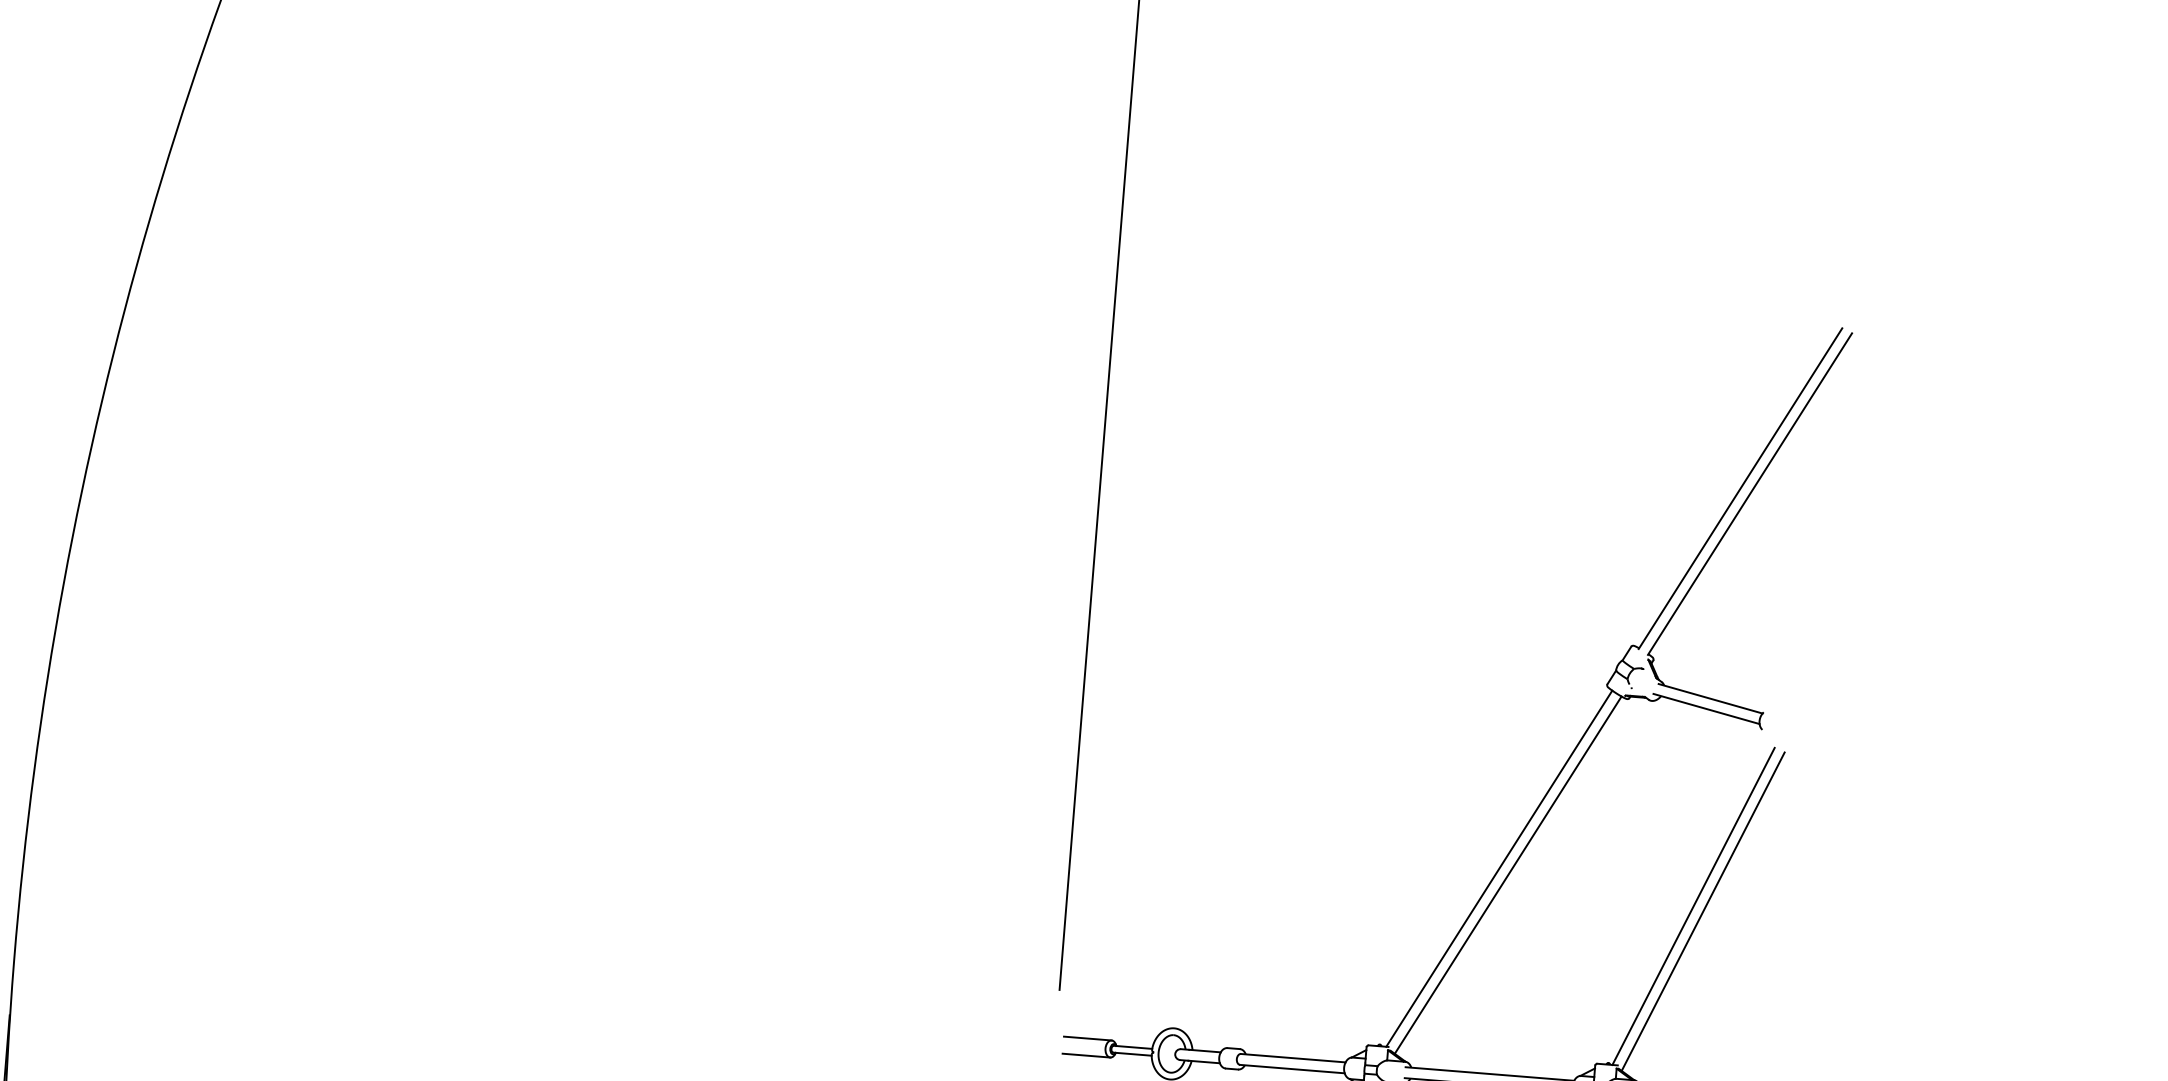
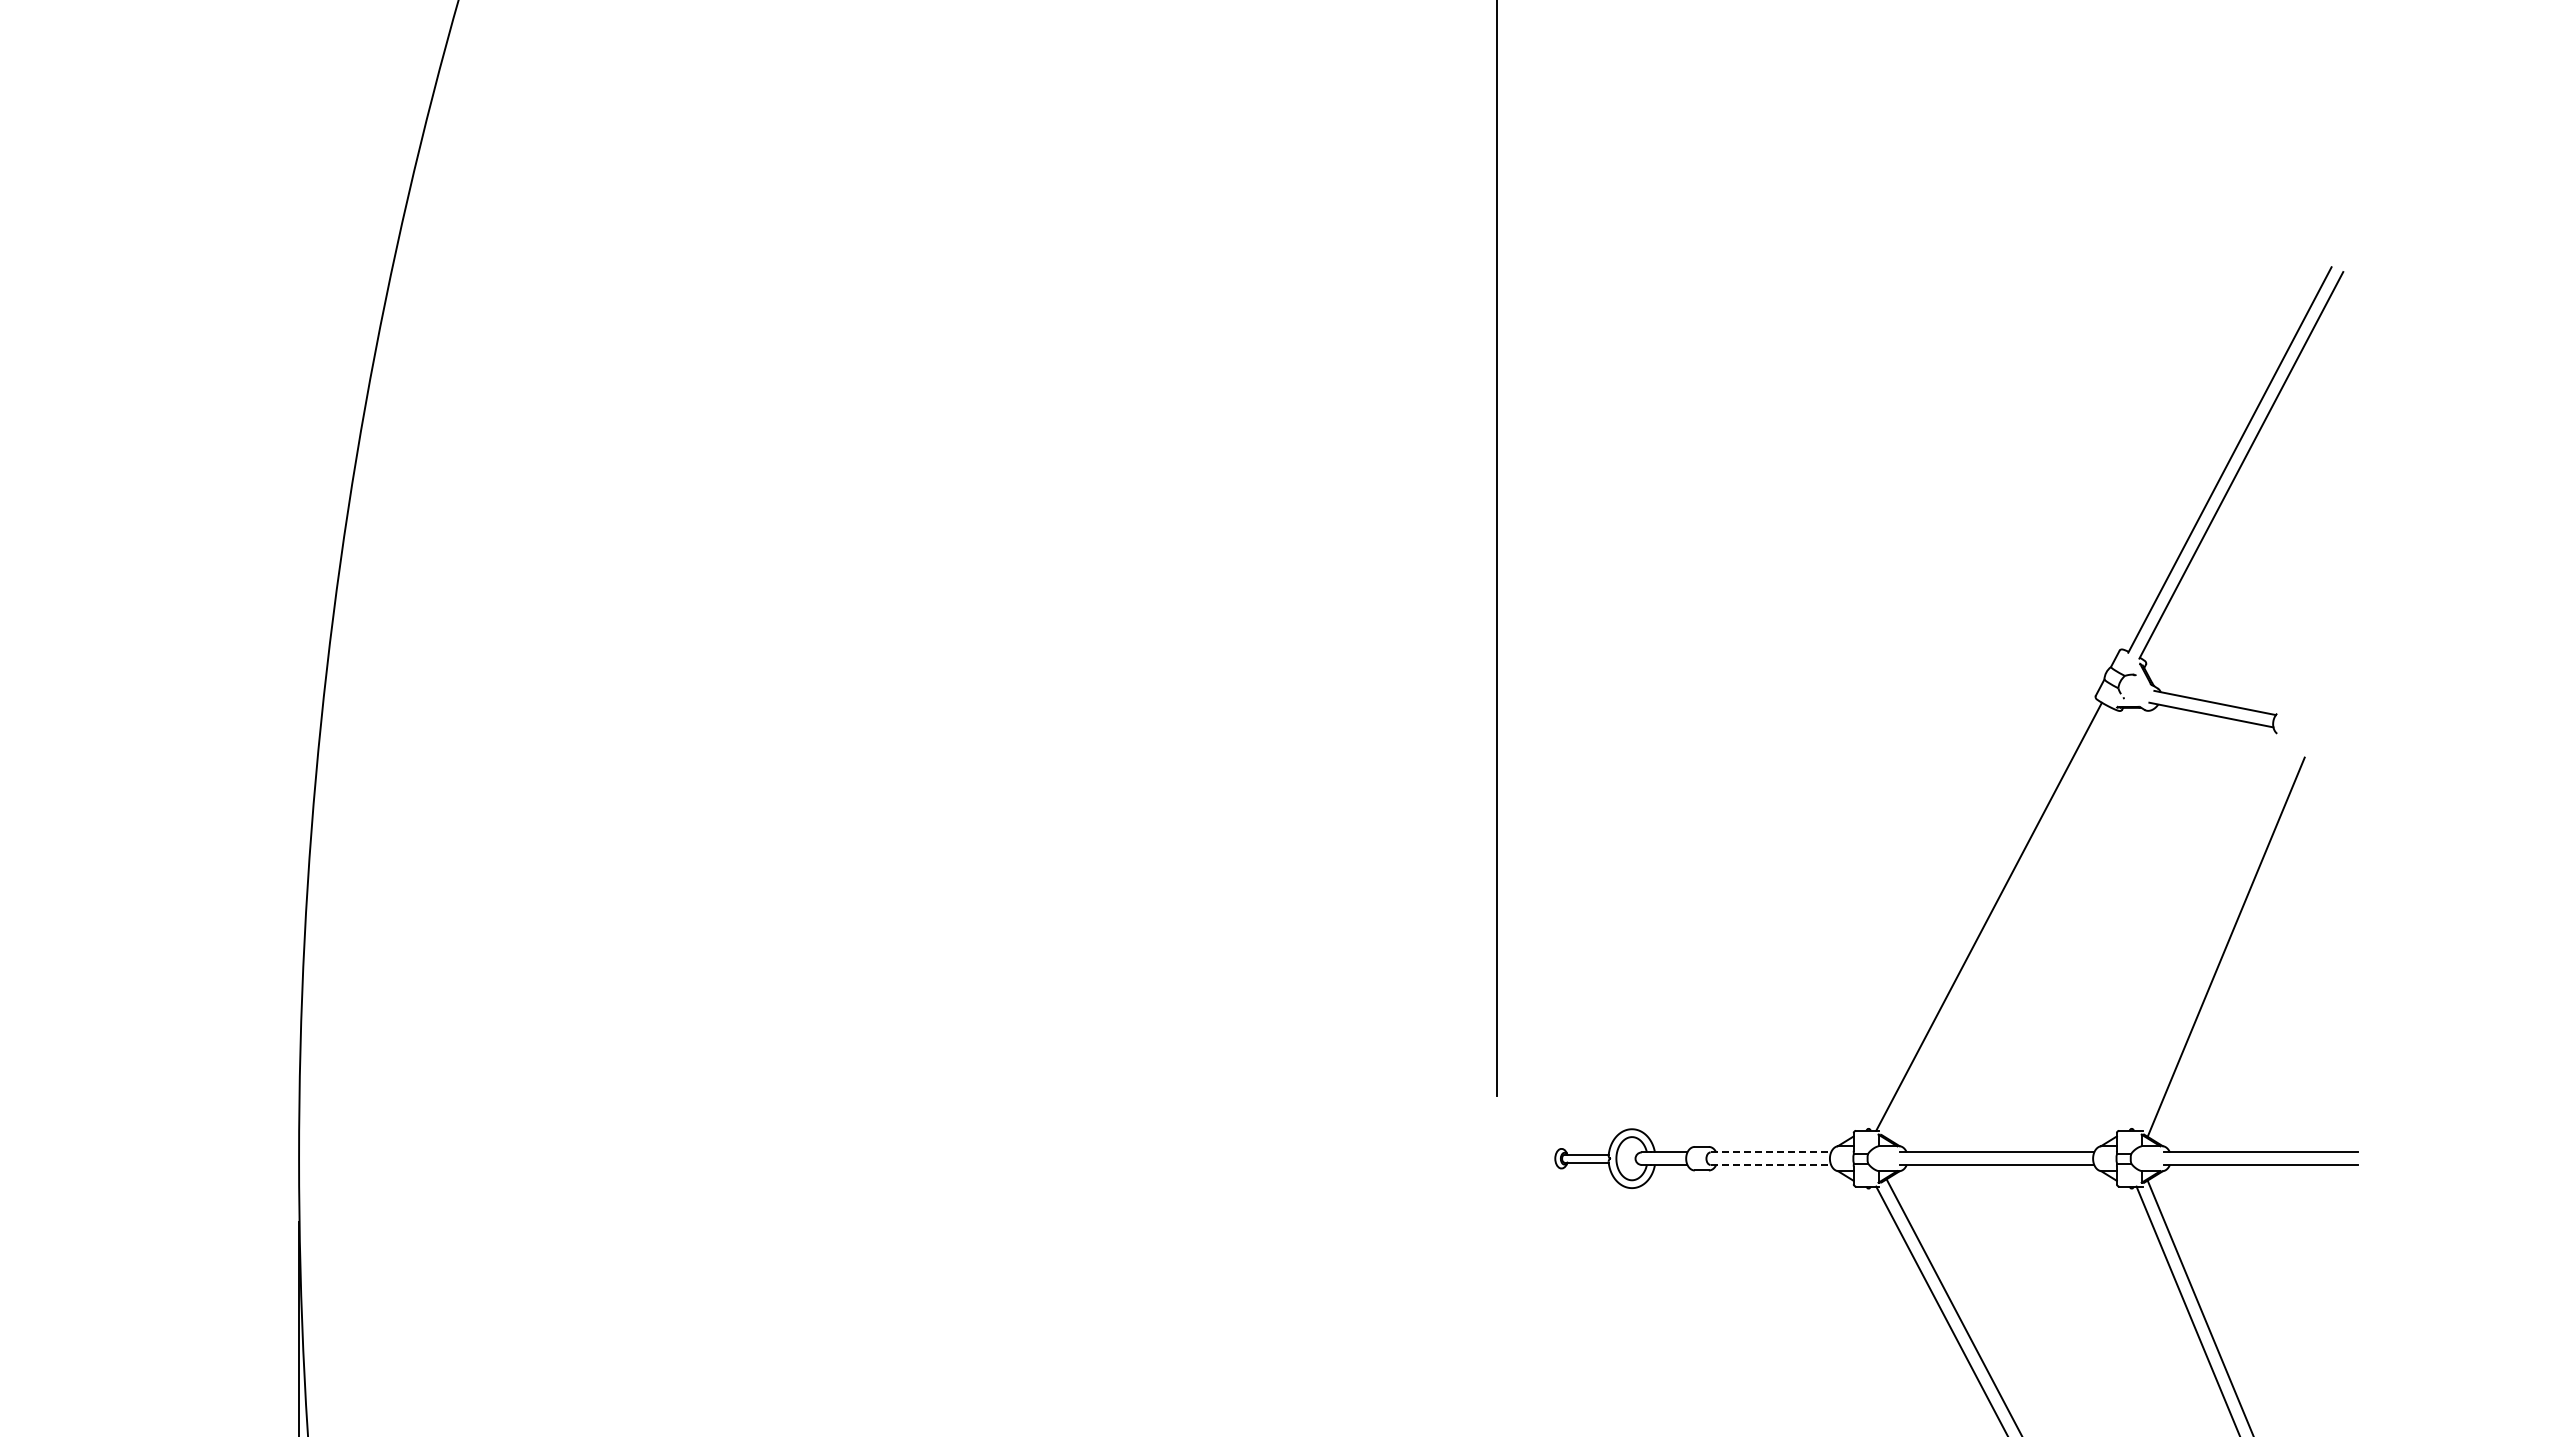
line: (1507, 875) -> (1999, 923), removed
line: (1693, 905) -> (2214, 941), removed
line: (1087, 1038) -> (1533, 1148), removed
line: (1085, 1055) -> (1533, 1168), removed
line: (1293, 1058) -> (1771, 1152), solid -> dashed
line: (1292, 1068) -> (1771, 1164), solid -> dashed

